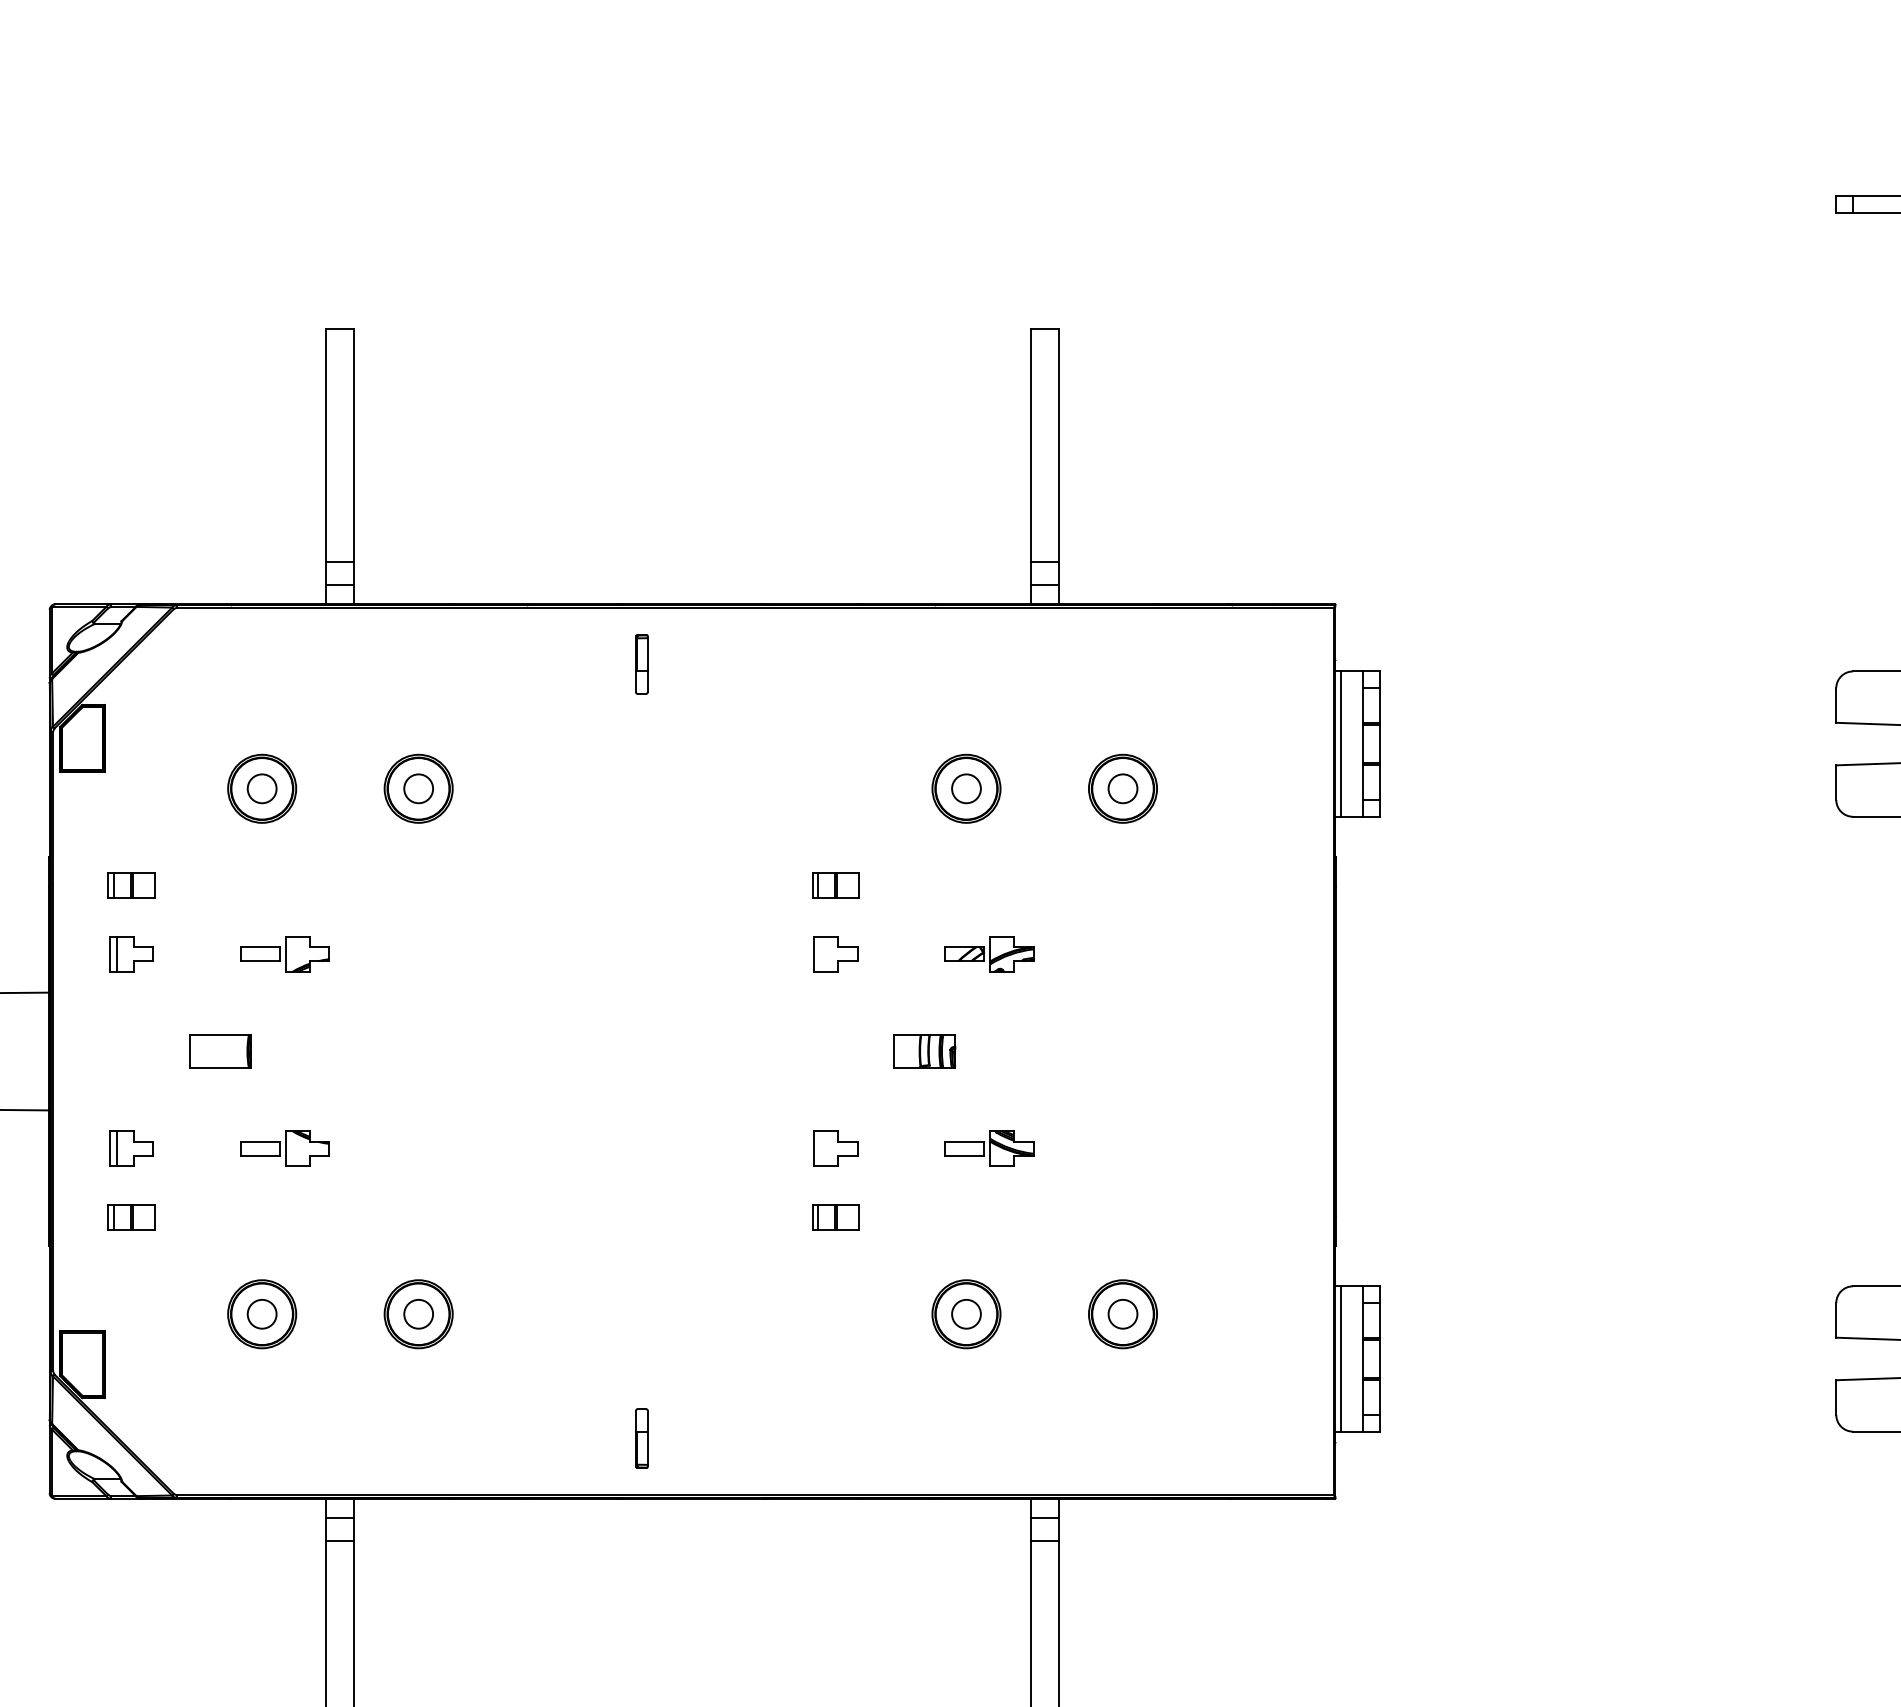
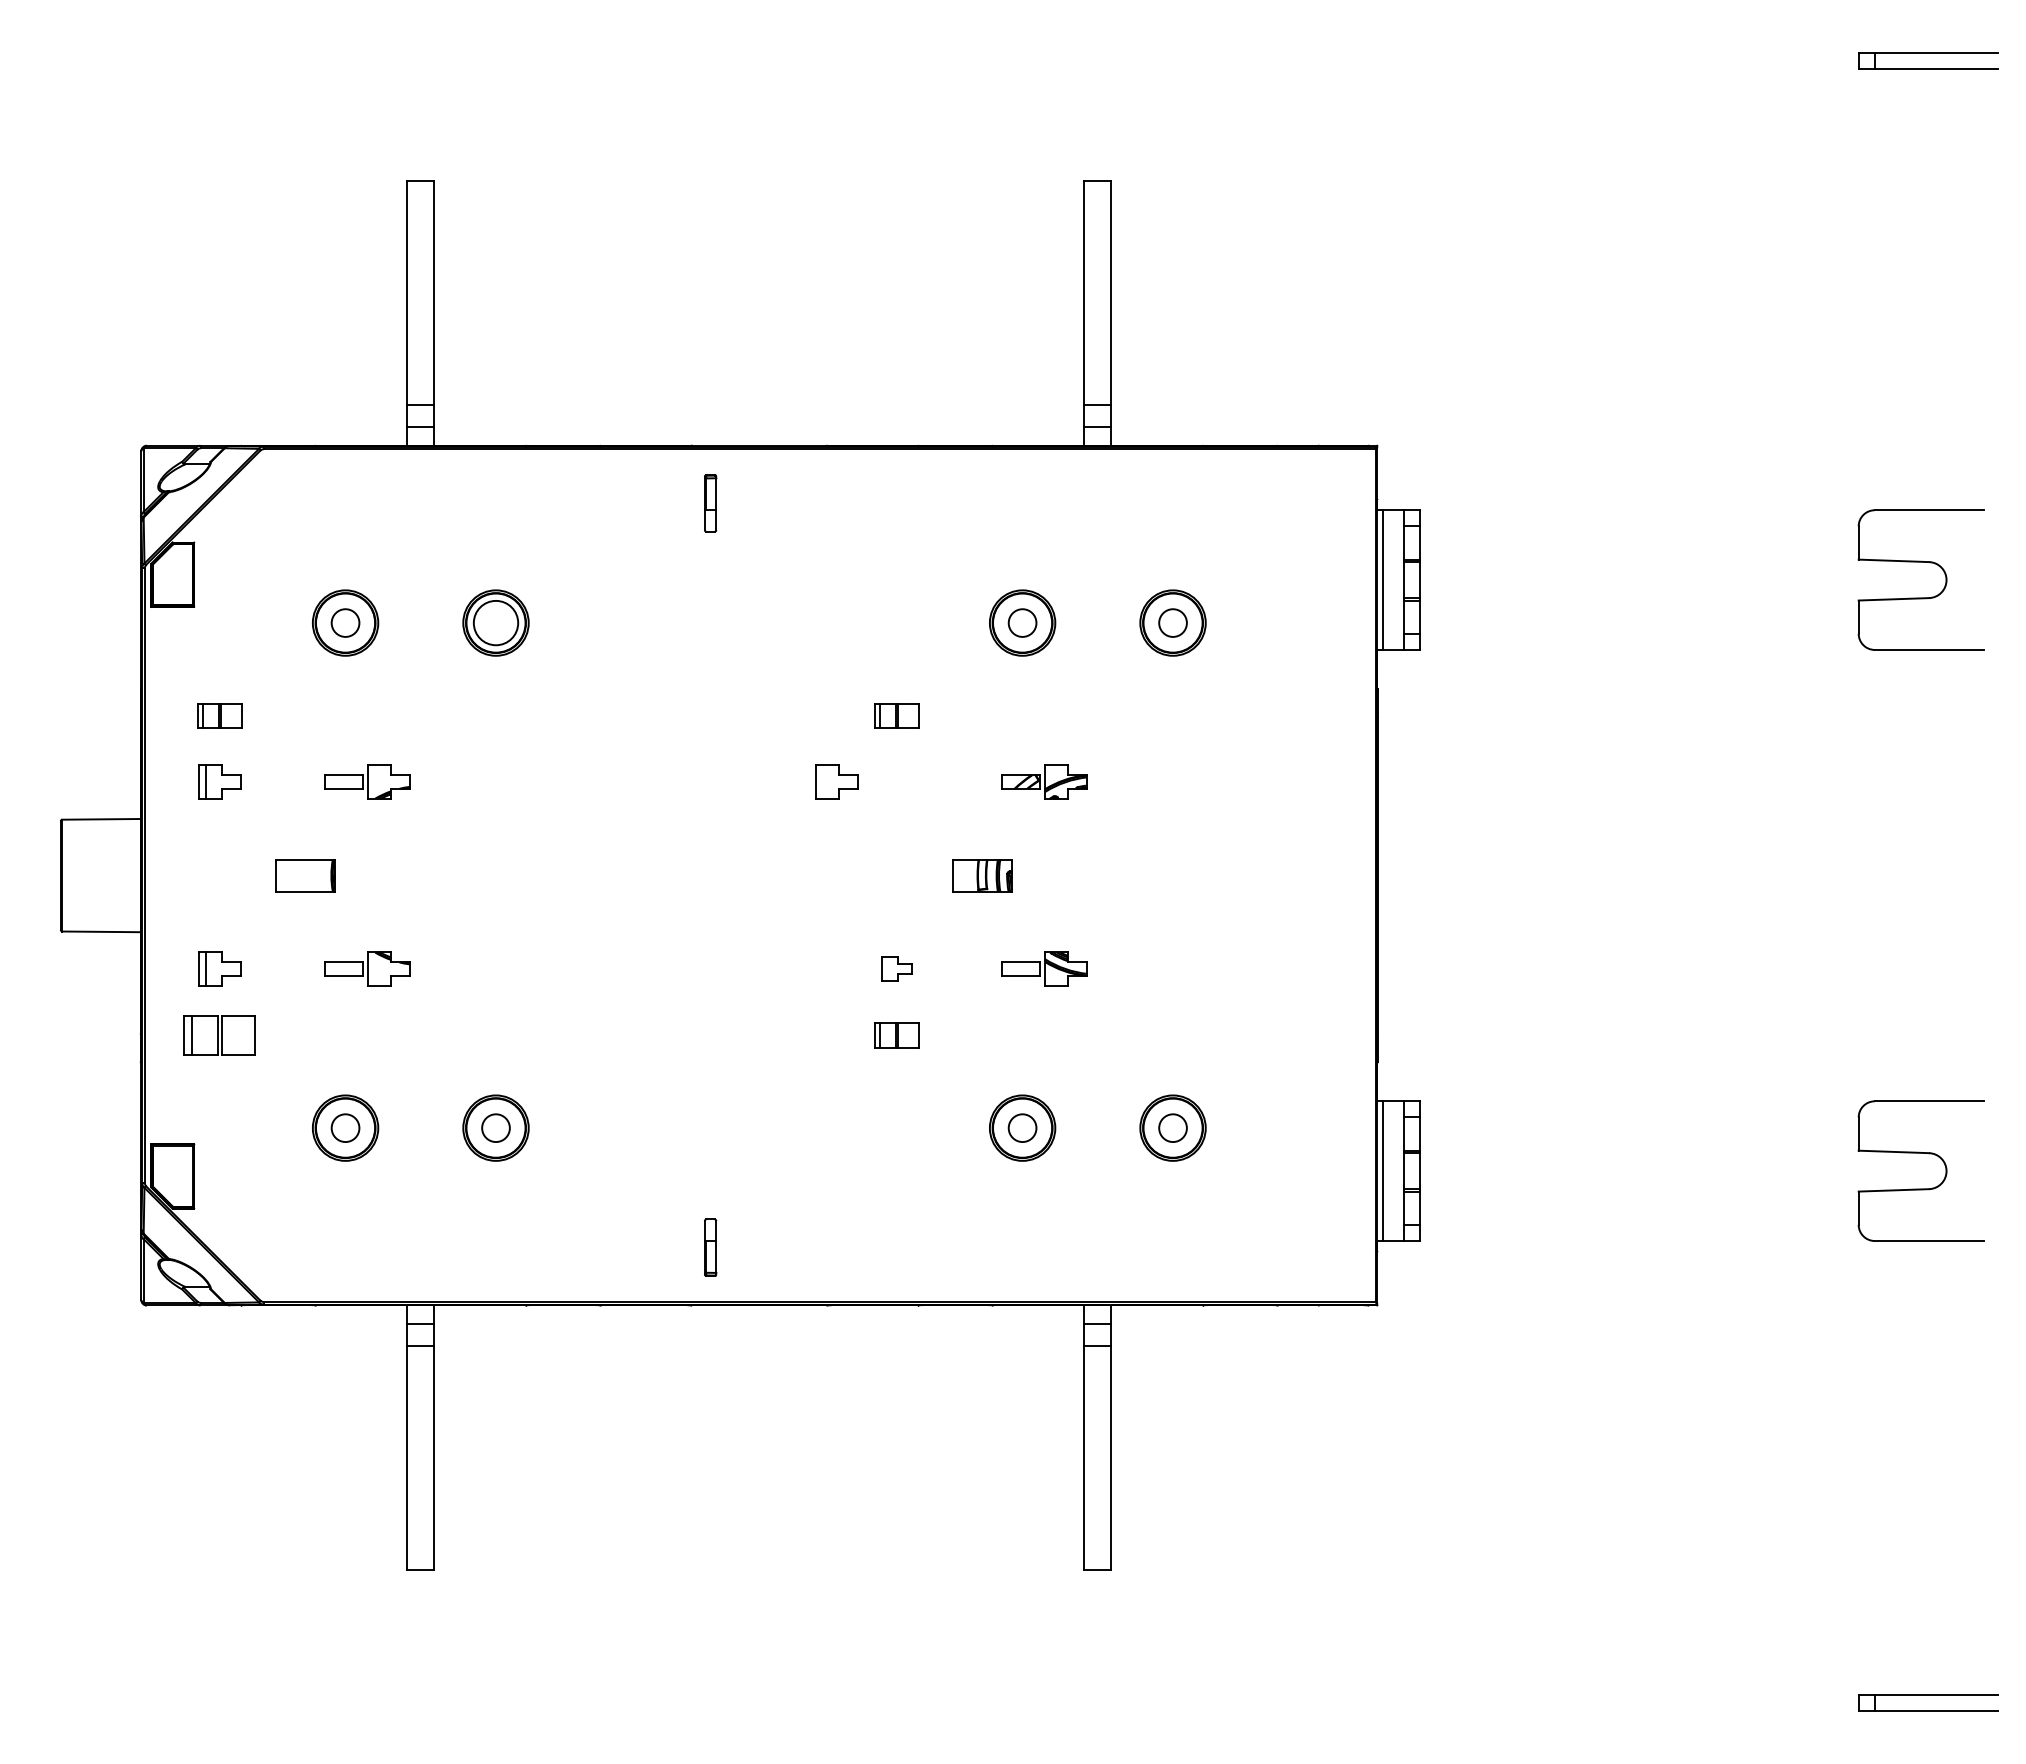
circle: (418, 788) -> (495, 622), size x1.6
part: (835, 953) -> (836, 781), moved
part: (835, 1148) -> (896, 968), size x0.7
part: (131, 1217) -> (219, 1035), size x1.6

